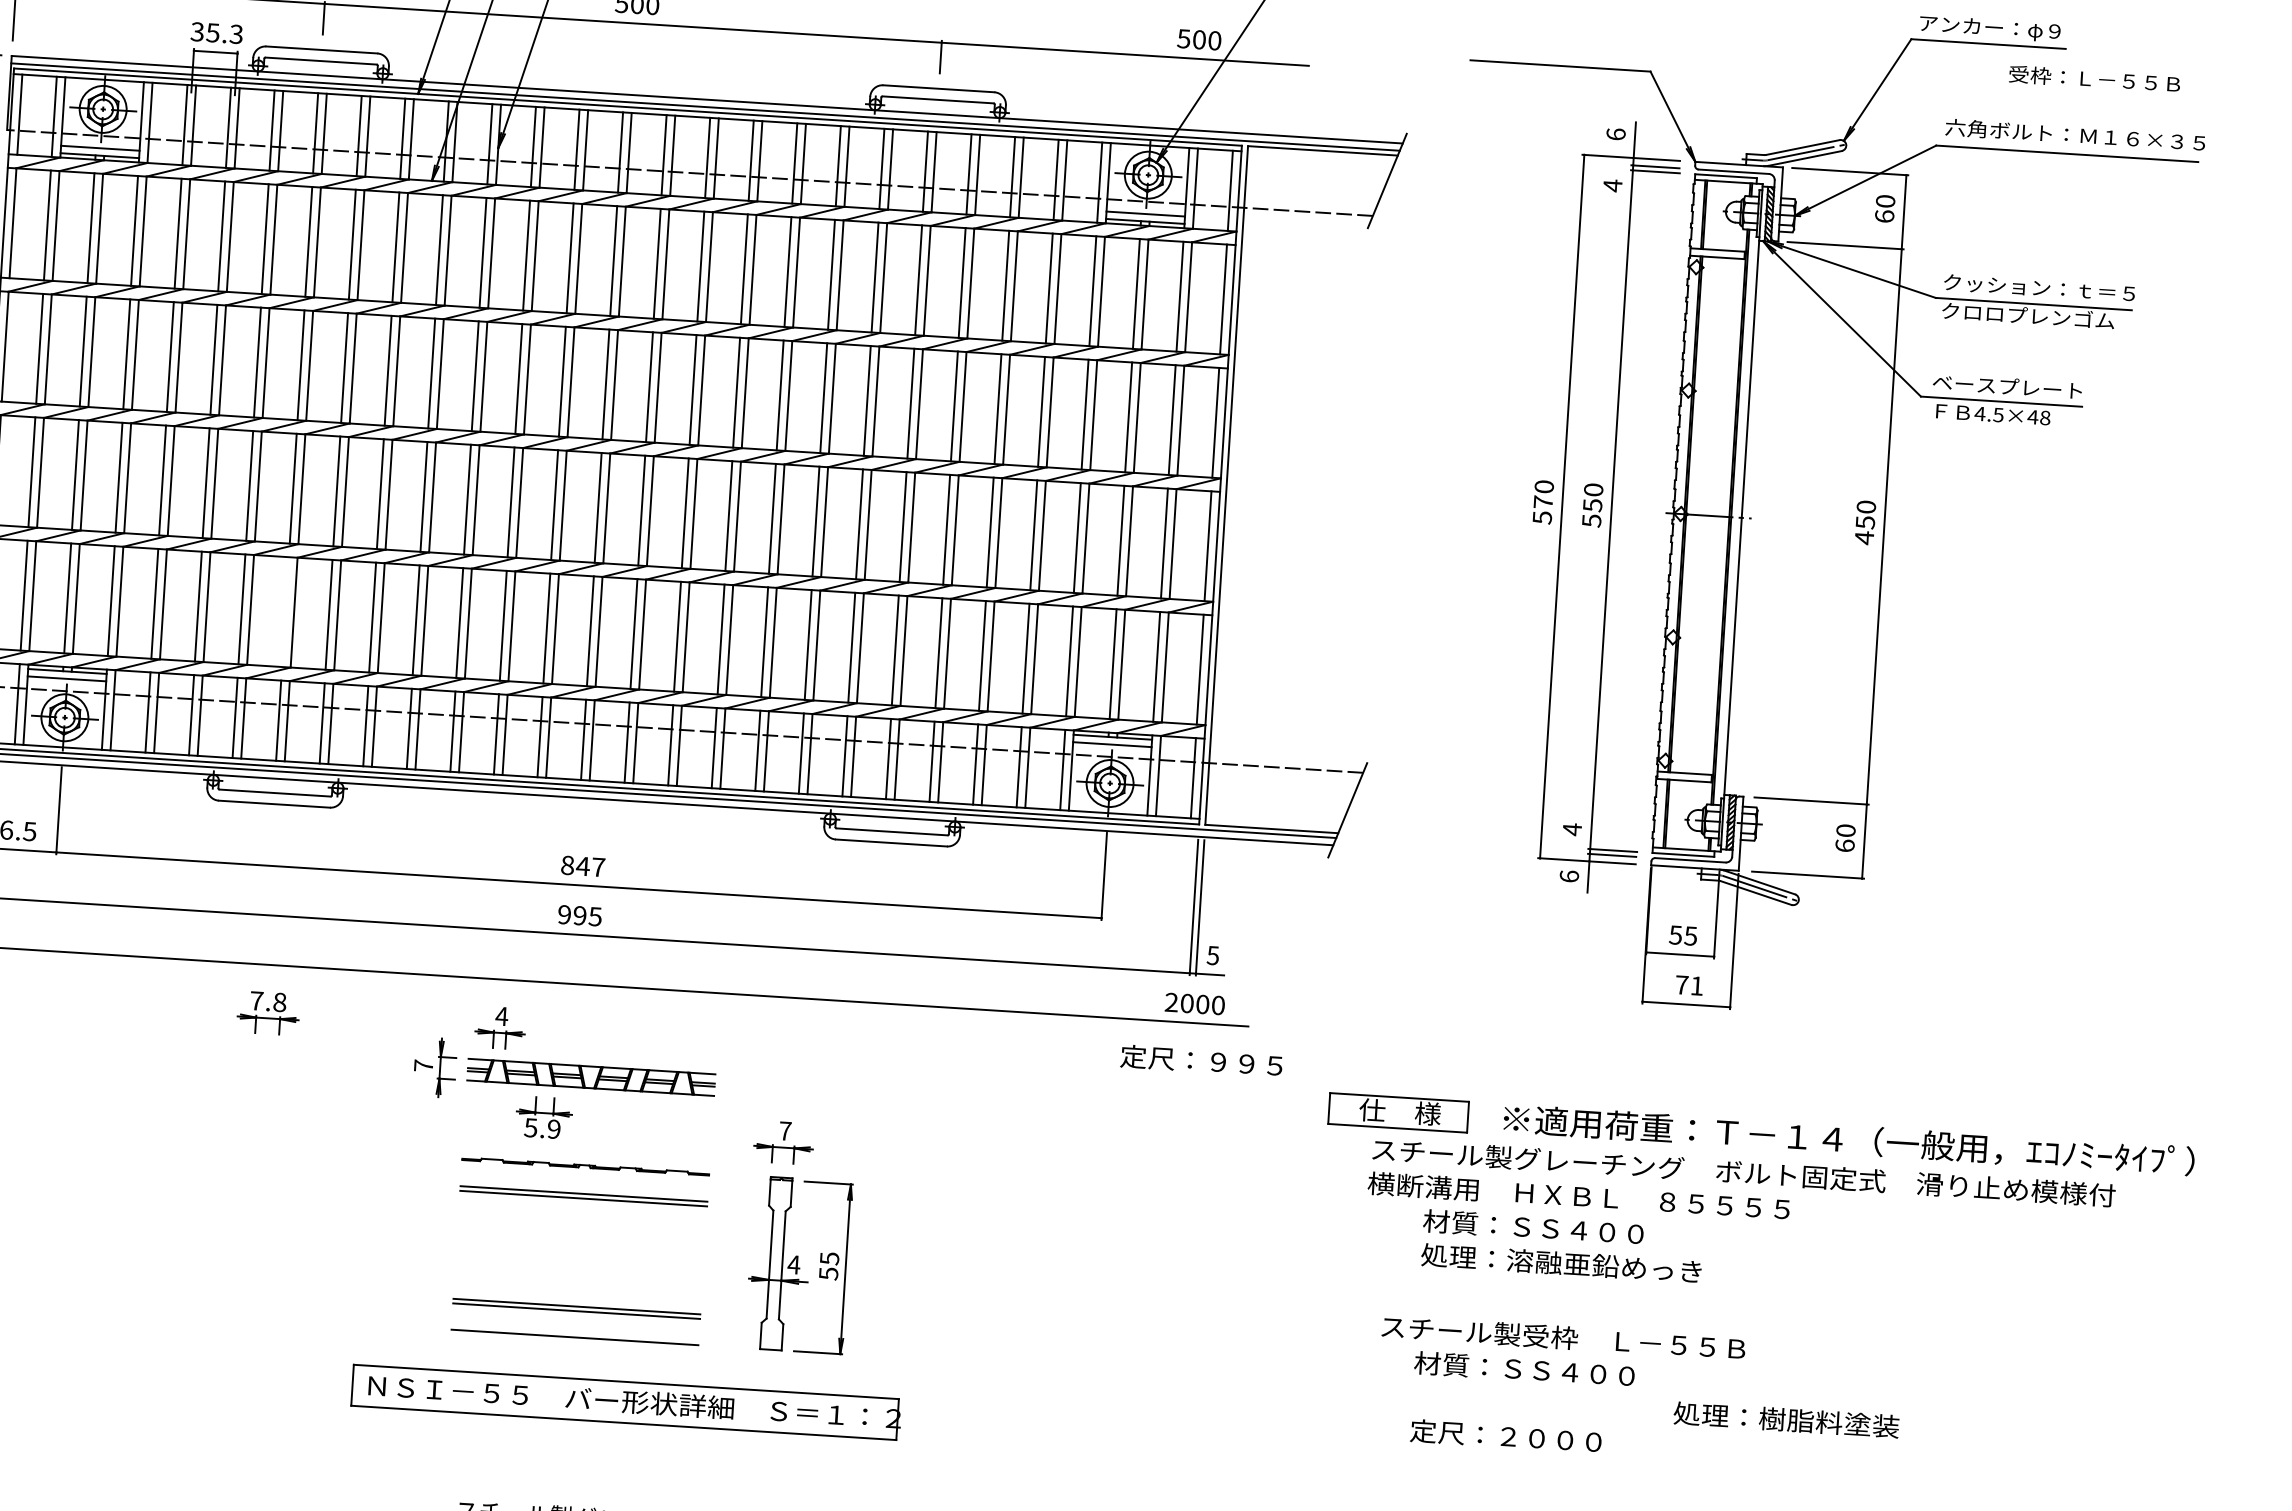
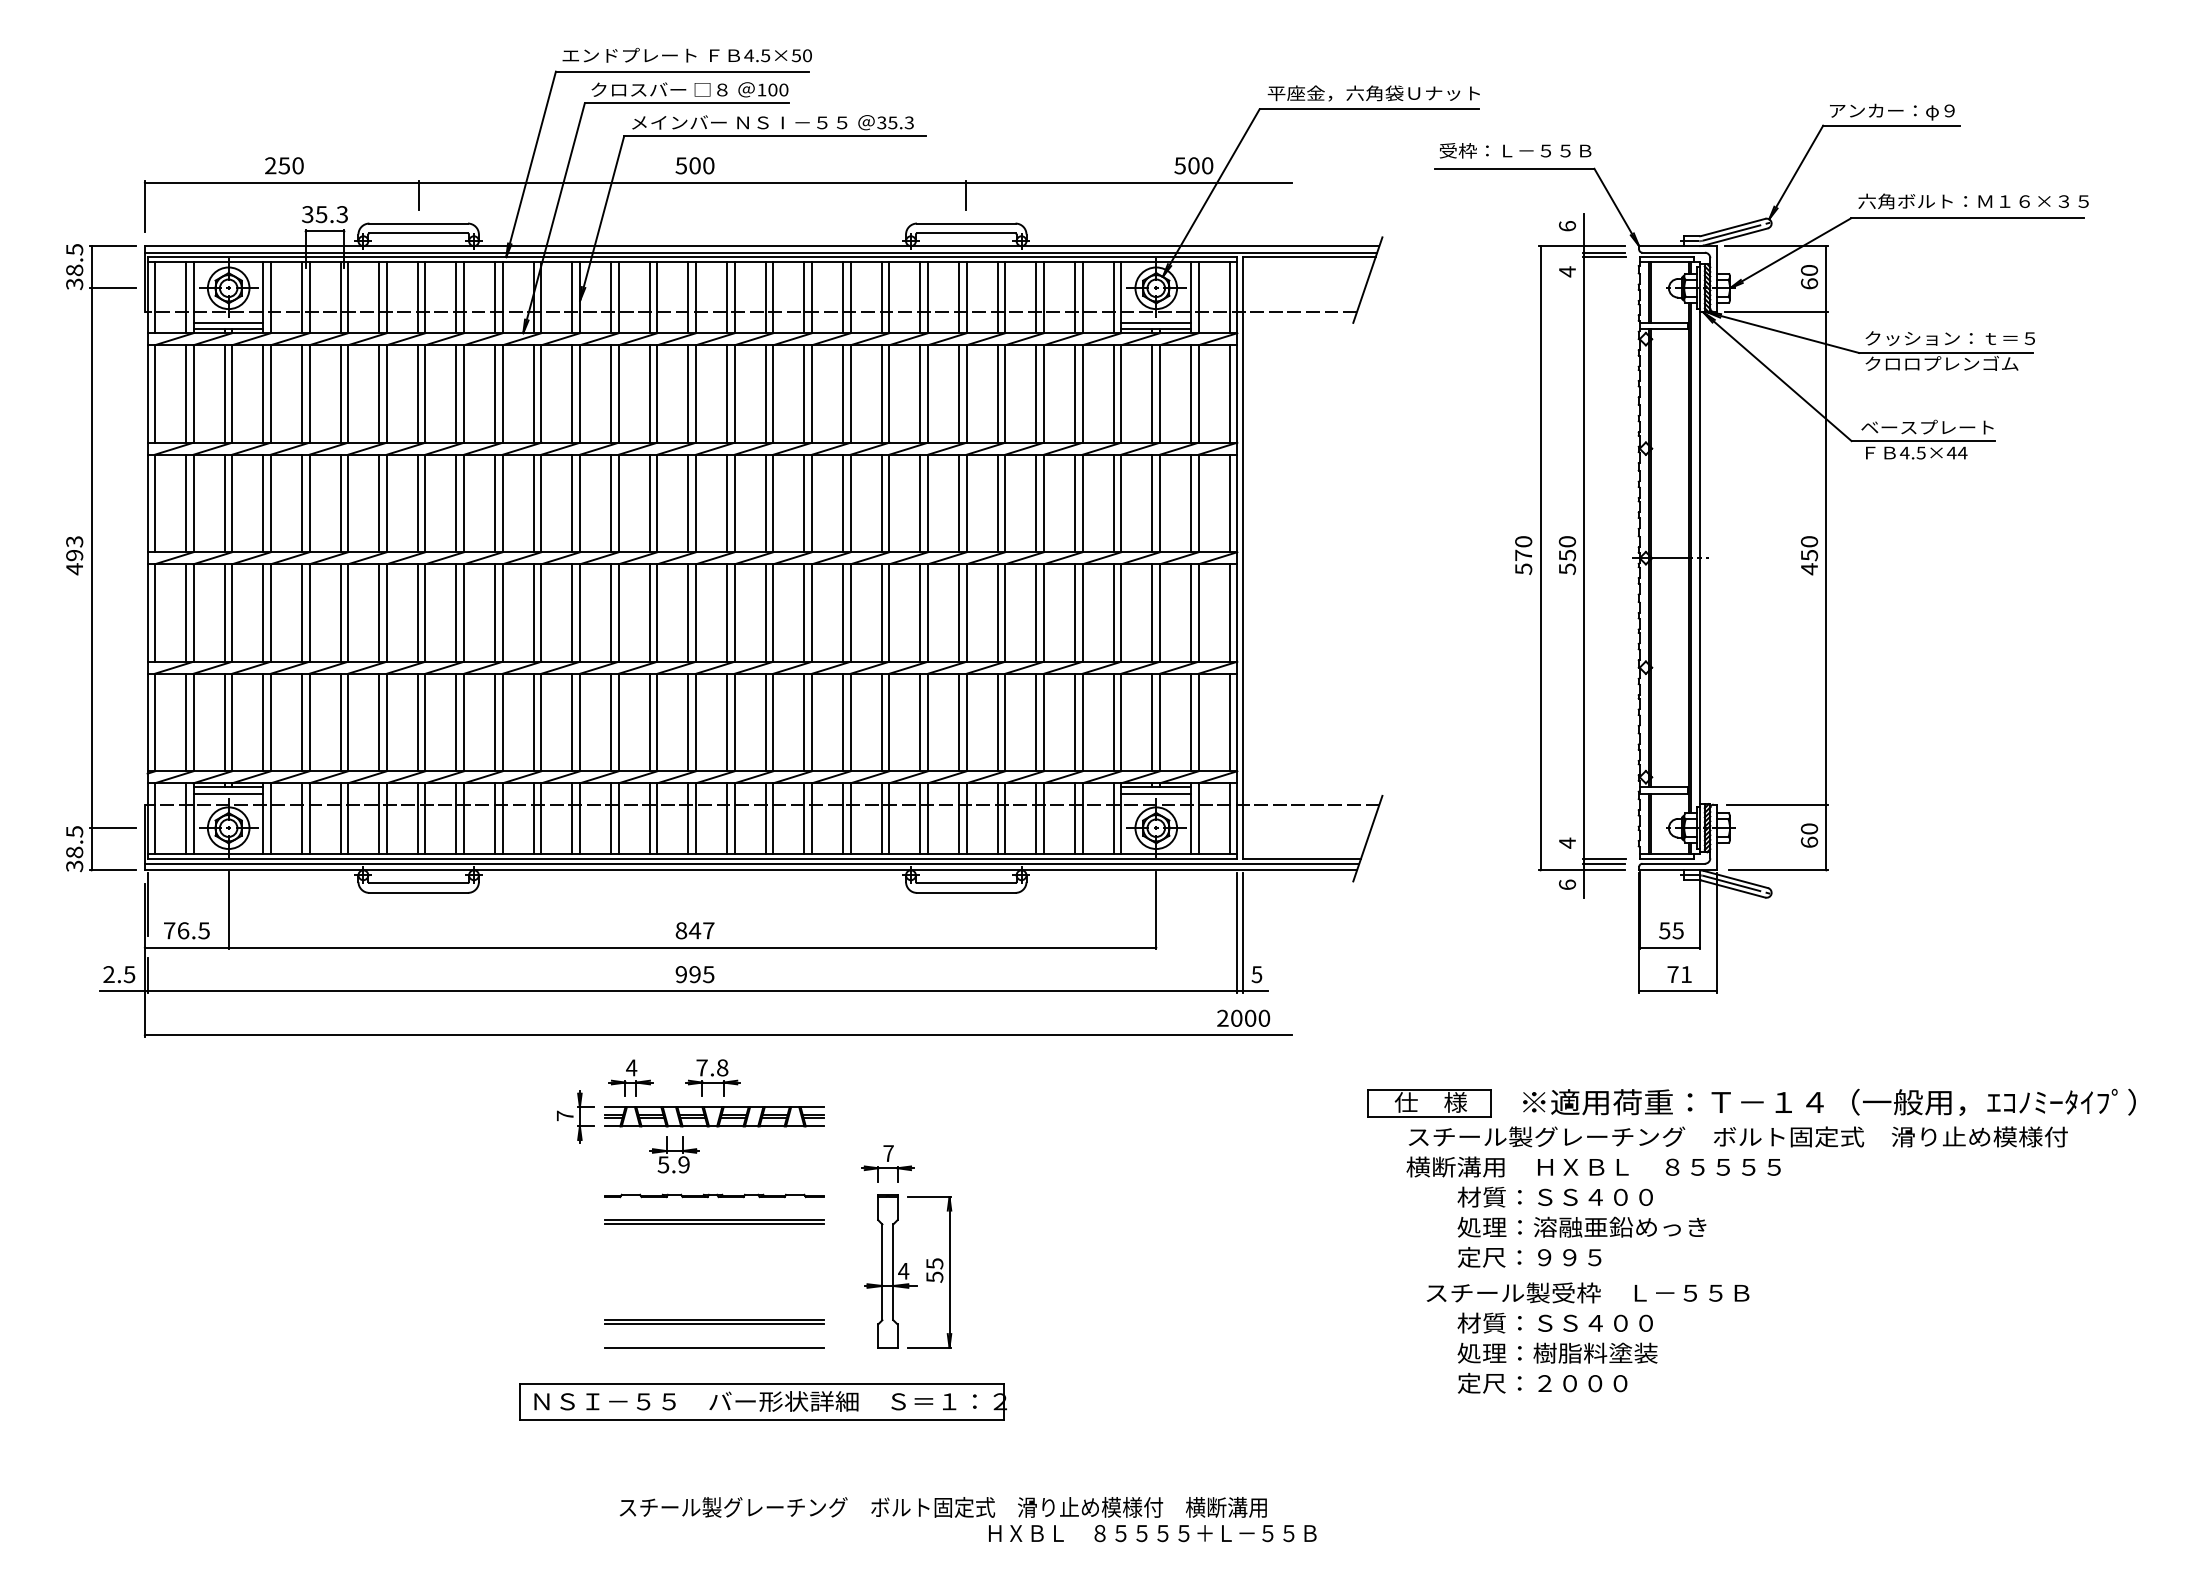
text: (2094, 78) -> (1515, 150), moved
text: (2045, 417) -> (1962, 452), 4.5×48 -> 4.5×44
line: (285, 612) -> (417, 722), added
part: (267, 1012) -> (712, 1077), moved
text: (1201, 1061) -> (1529, 1257), moved
text: (1786, 1419) -> (1557, 1352), moved

